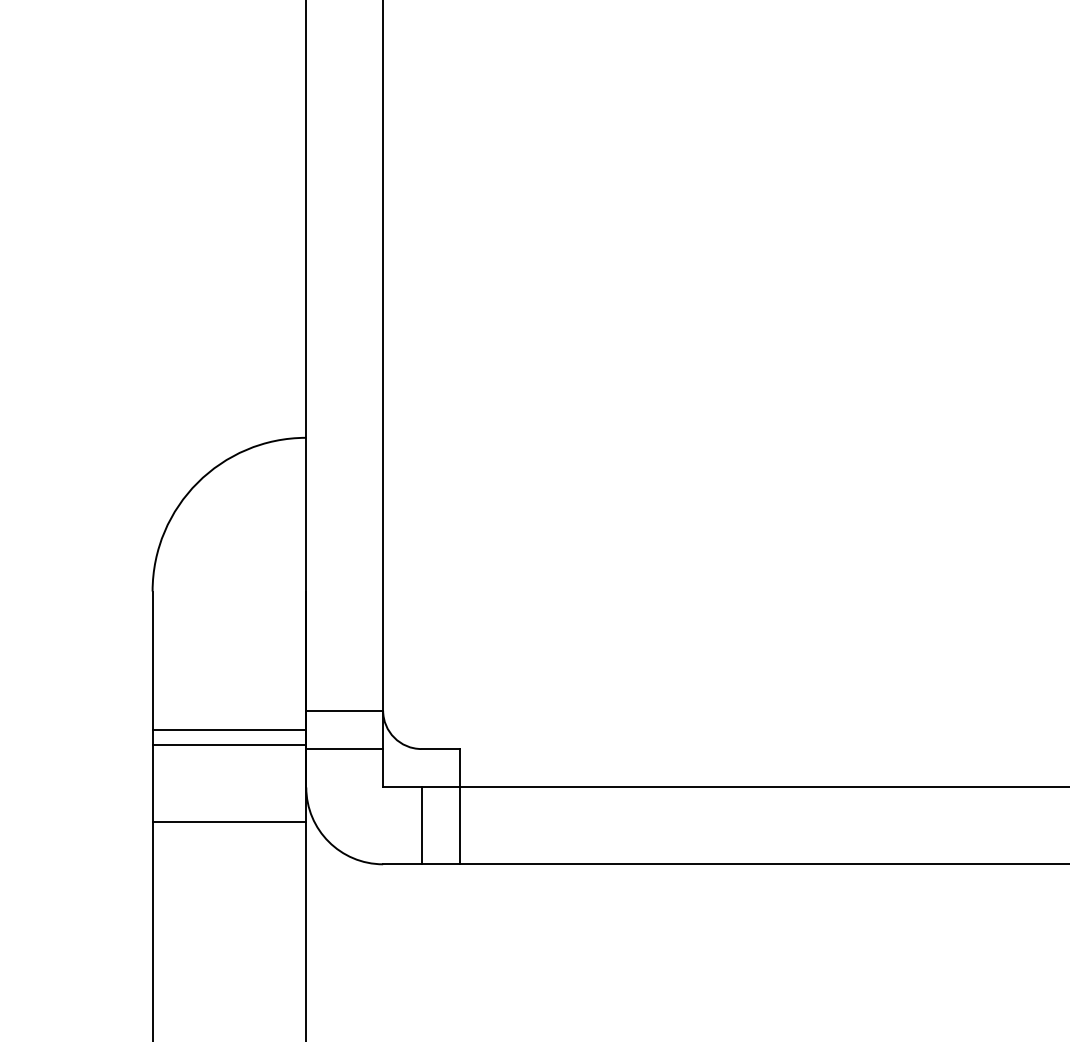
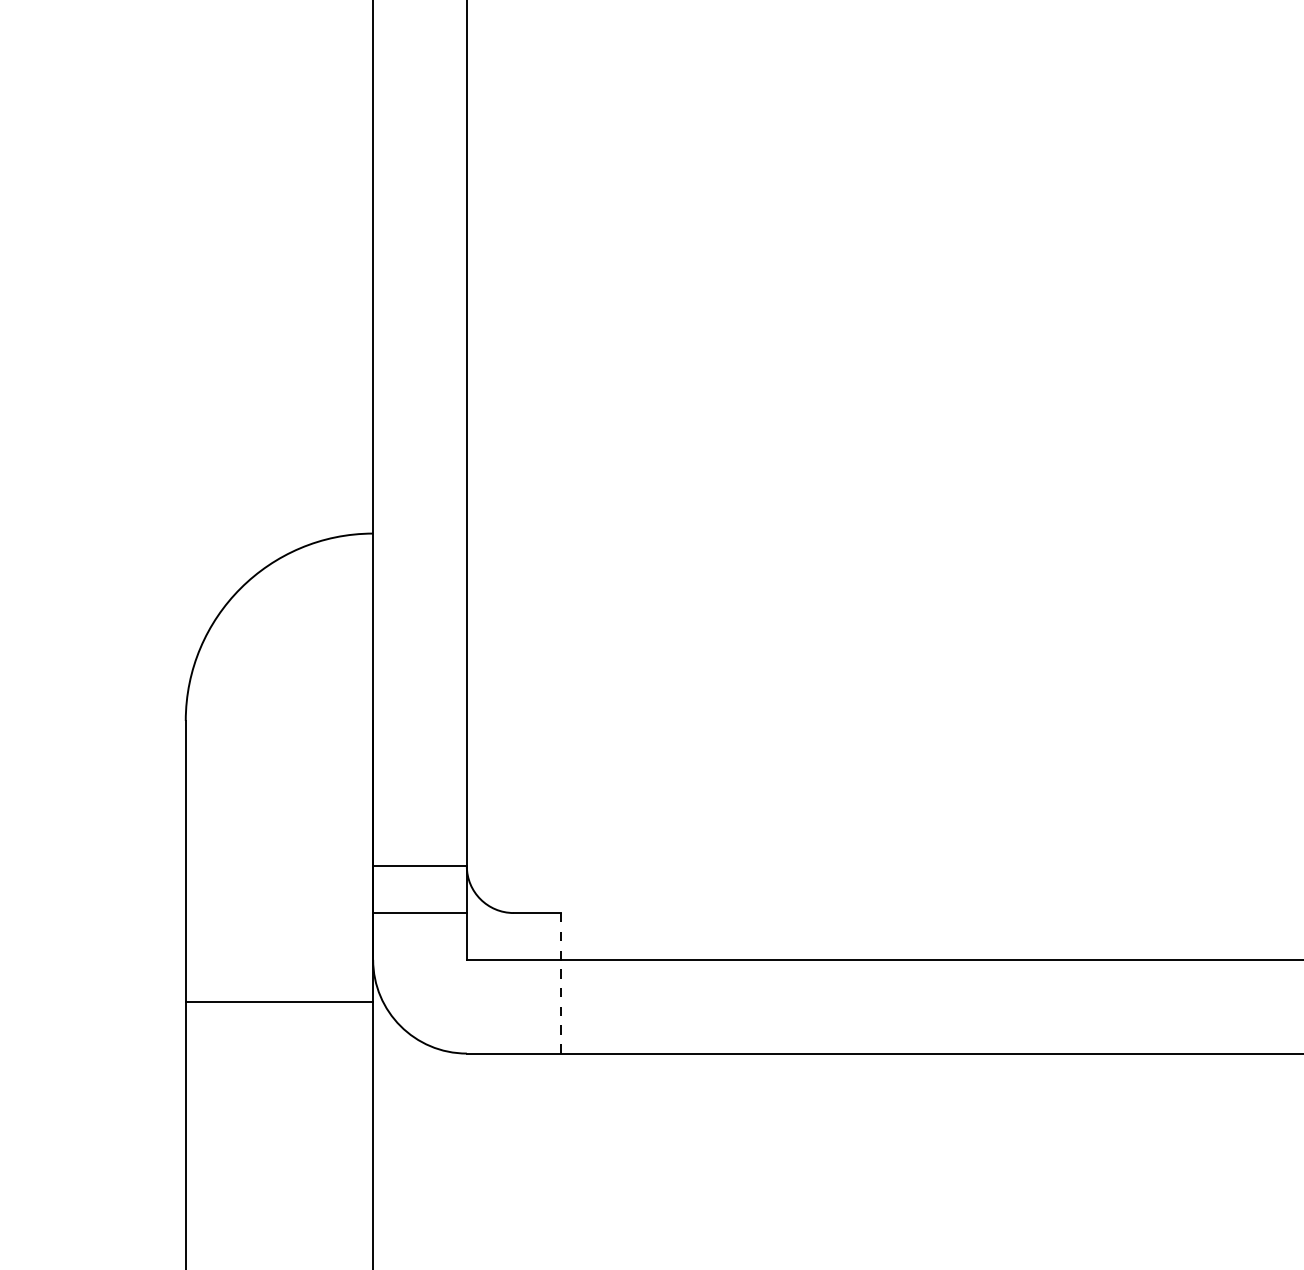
line: (229, 729) -> (279, 889), removed
line: (229, 745) -> (279, 908), removed
line: (459, 806) -> (560, 982), solid -> dashed
line: (421, 825) -> (513, 1006), removed

